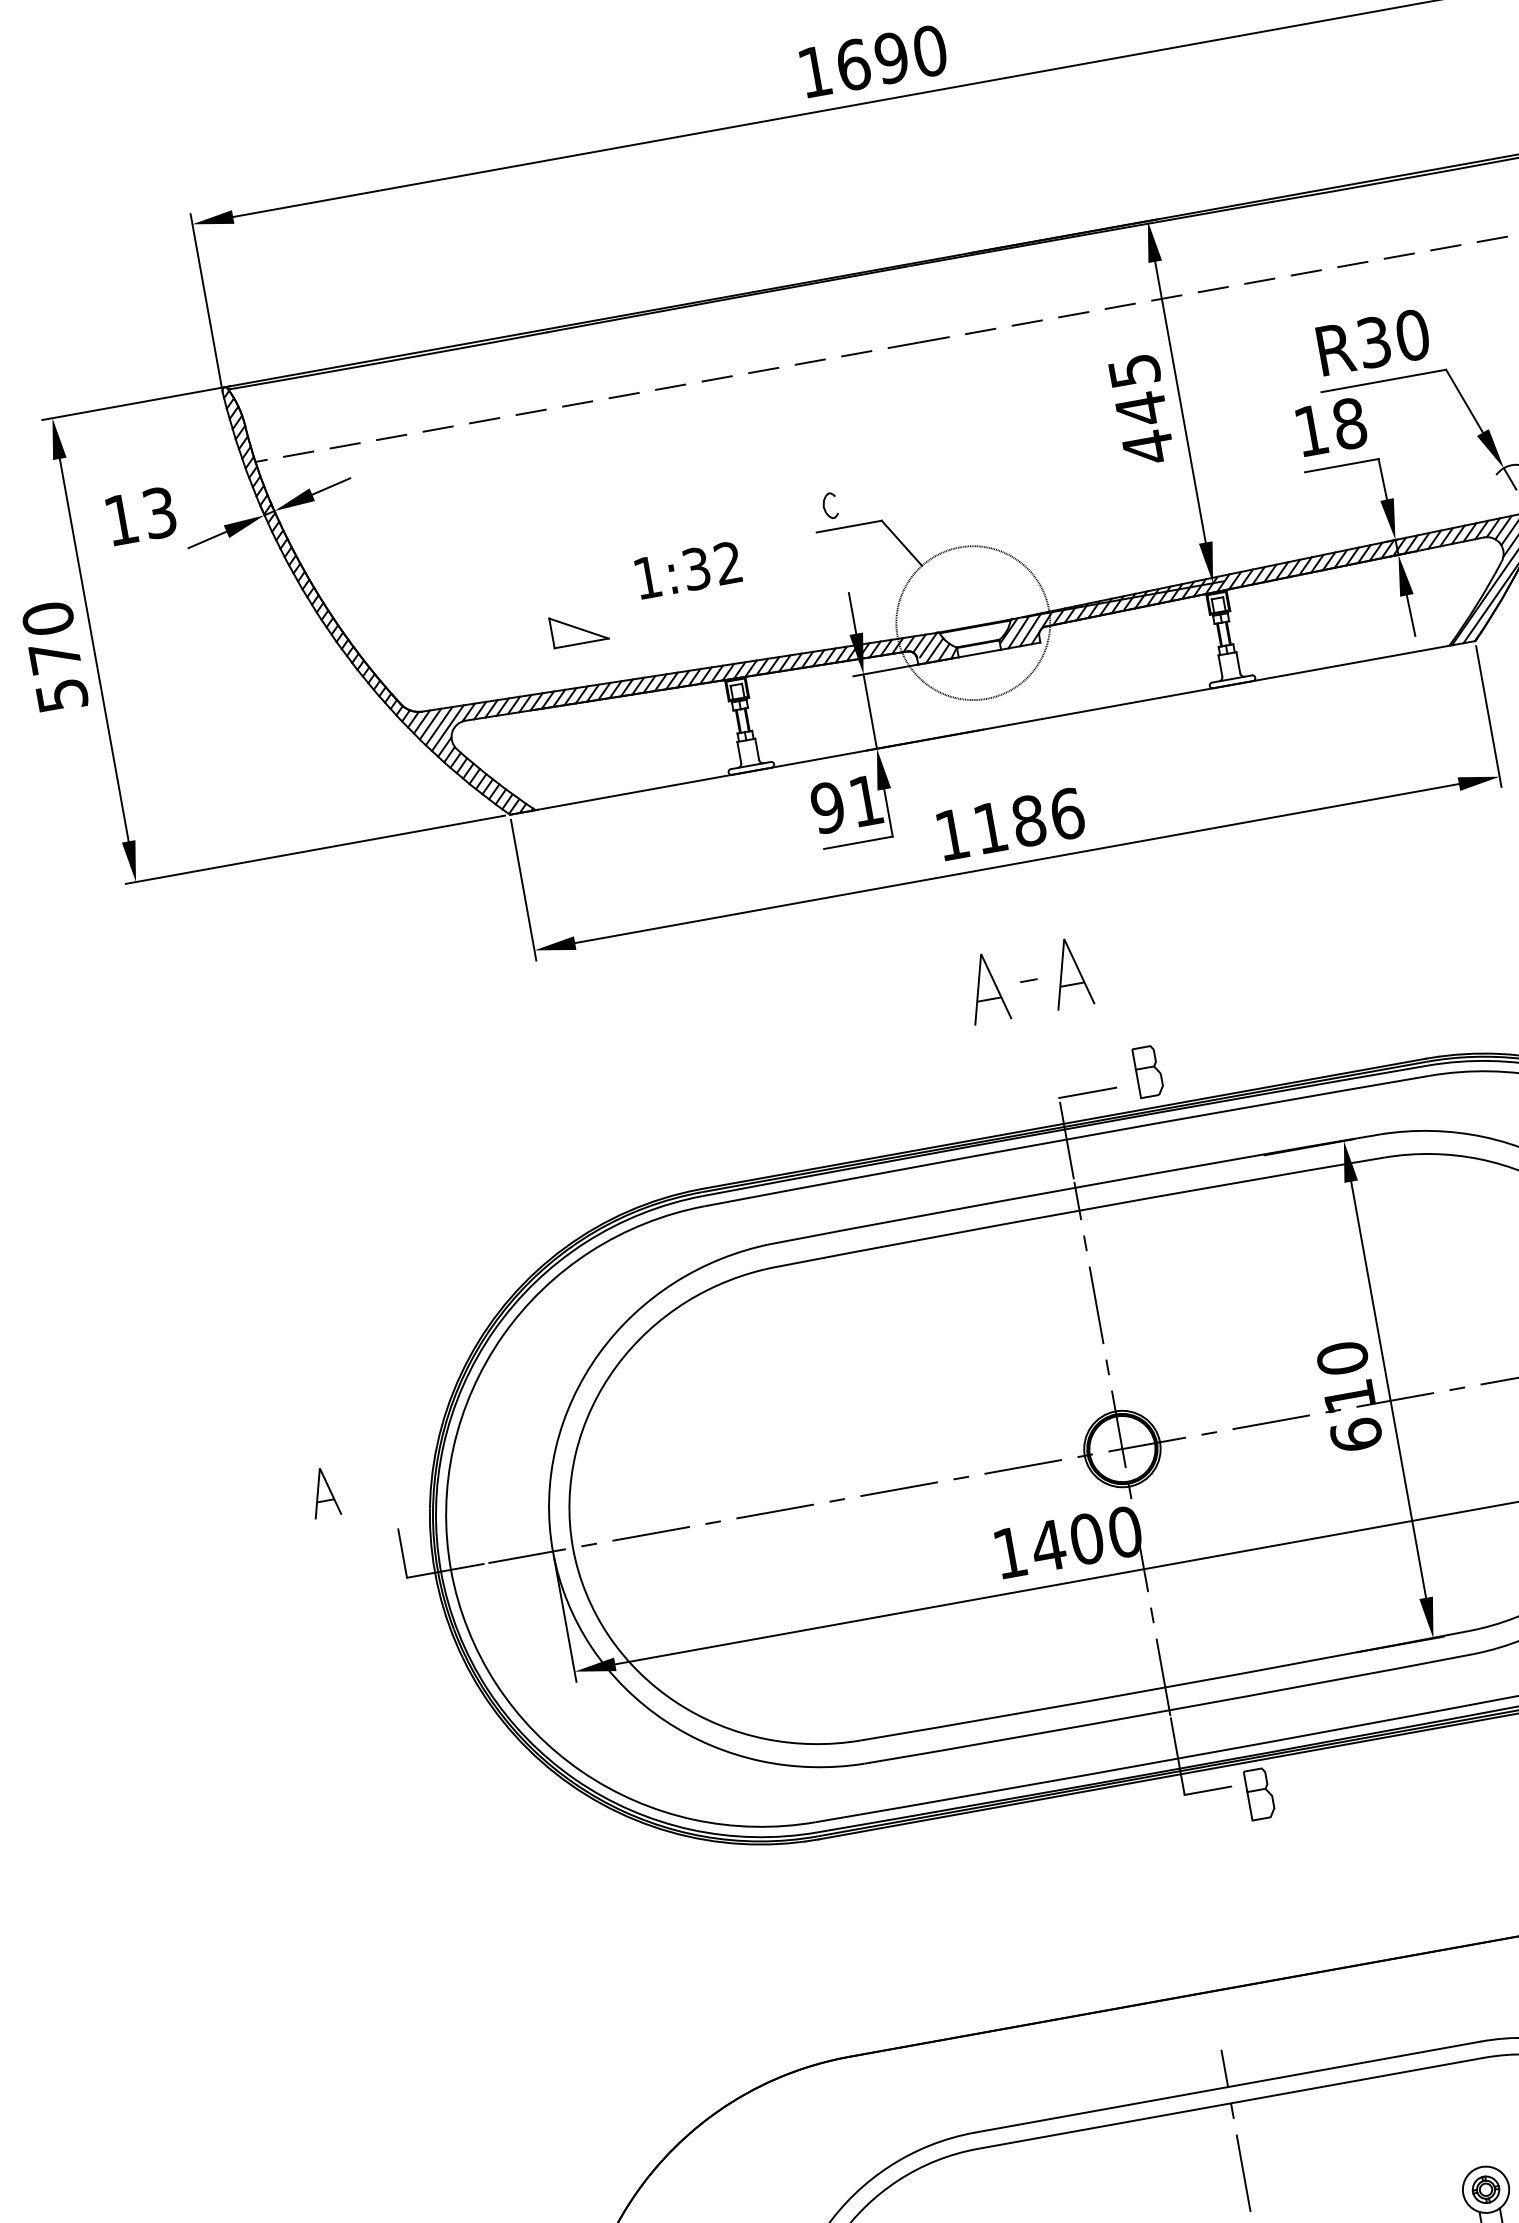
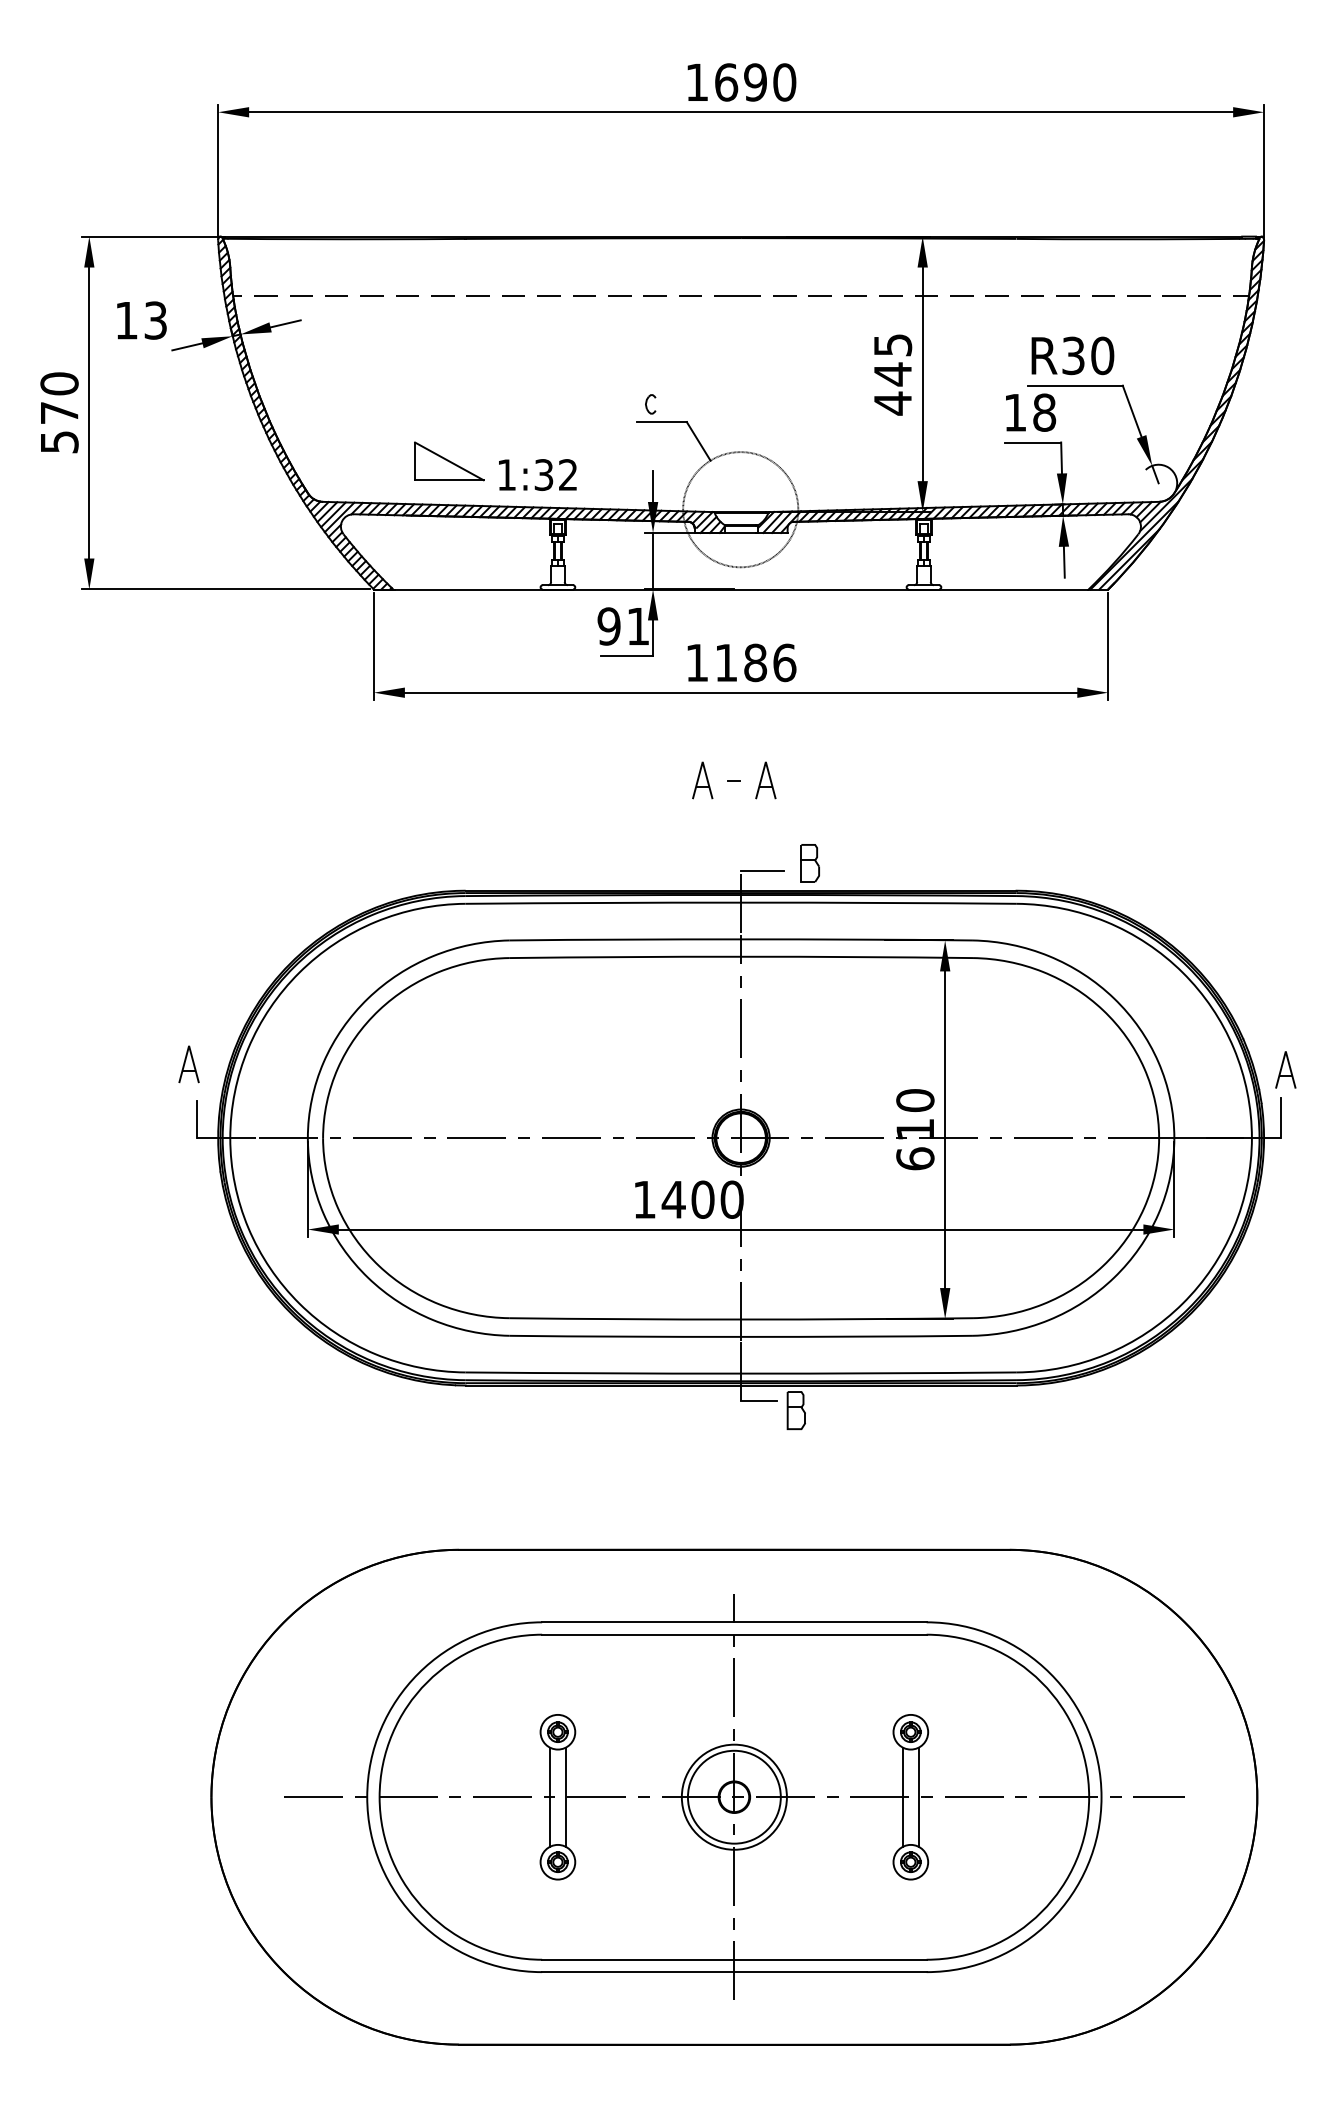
text: (687, 569) -> (537, 474), moved
part: (579, 628) -> (449, 461), size x1.67
part: (1069, 973) -> (765, 780), size x0.71
part: (987, 988) -> (702, 780), size x0.71
part: (323, 1492) -> (188, 1064), moved

